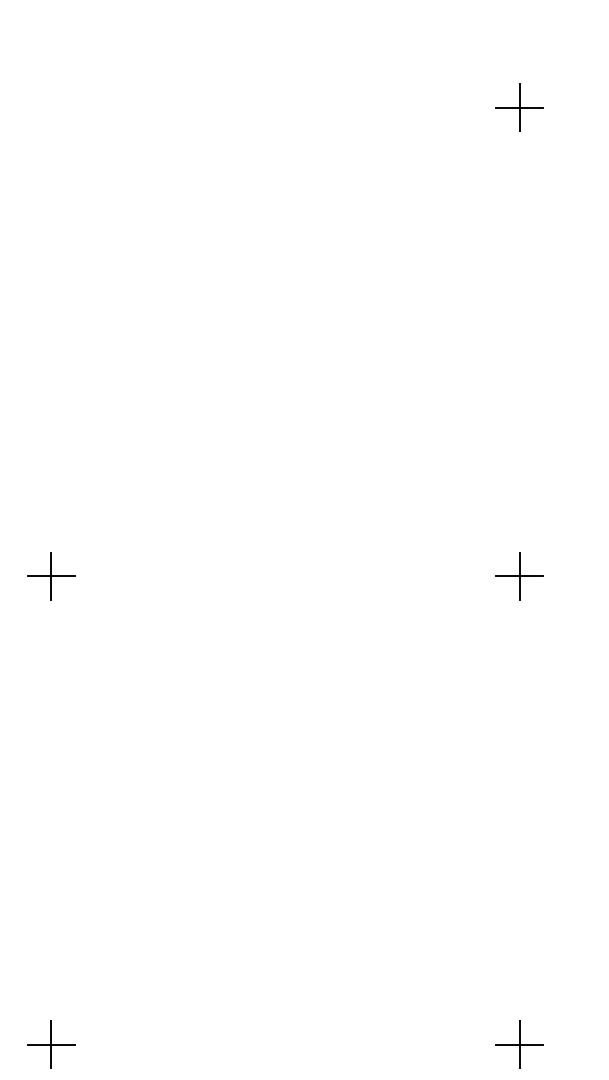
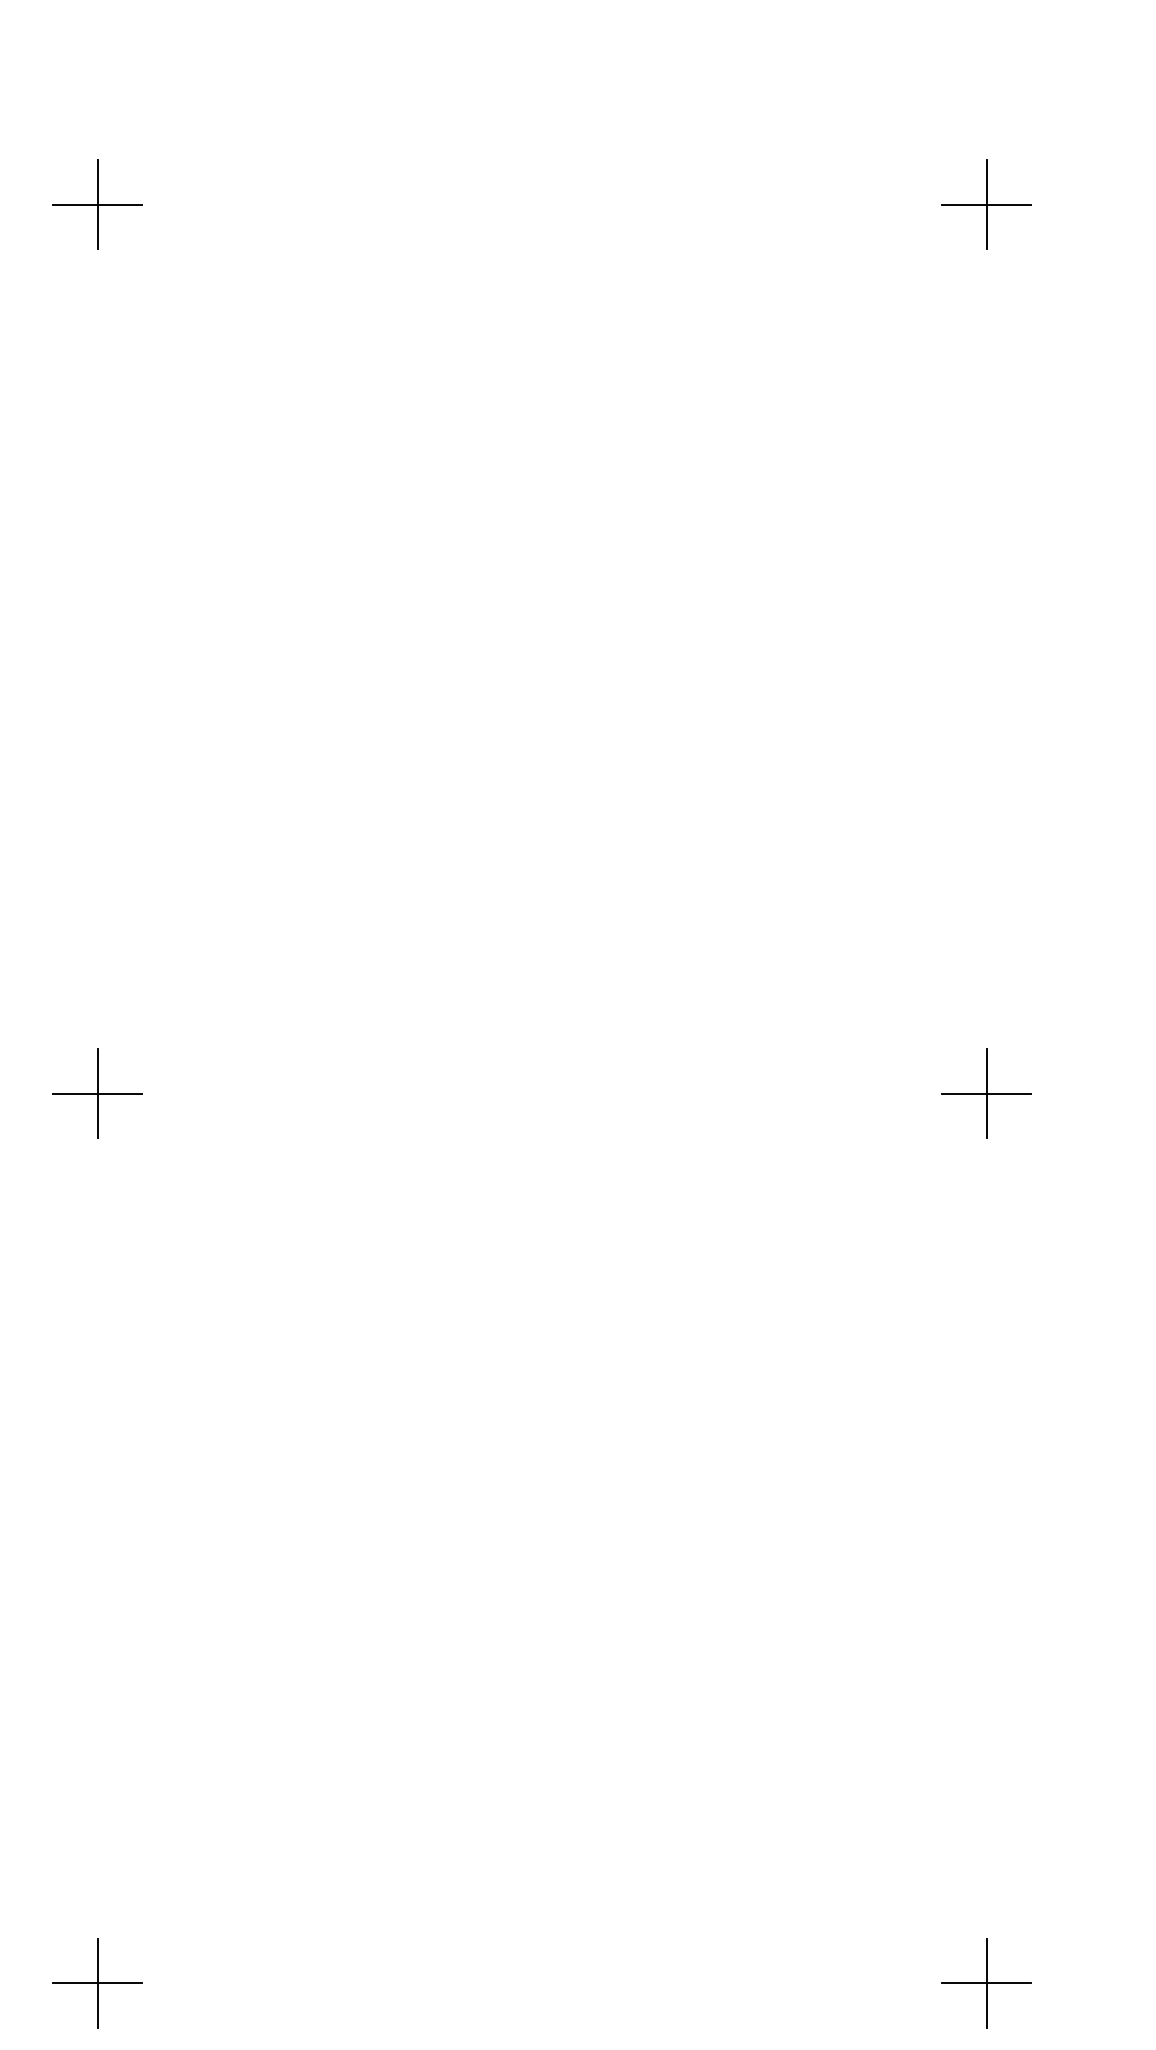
part: (51, 107) -> (97, 204), added

